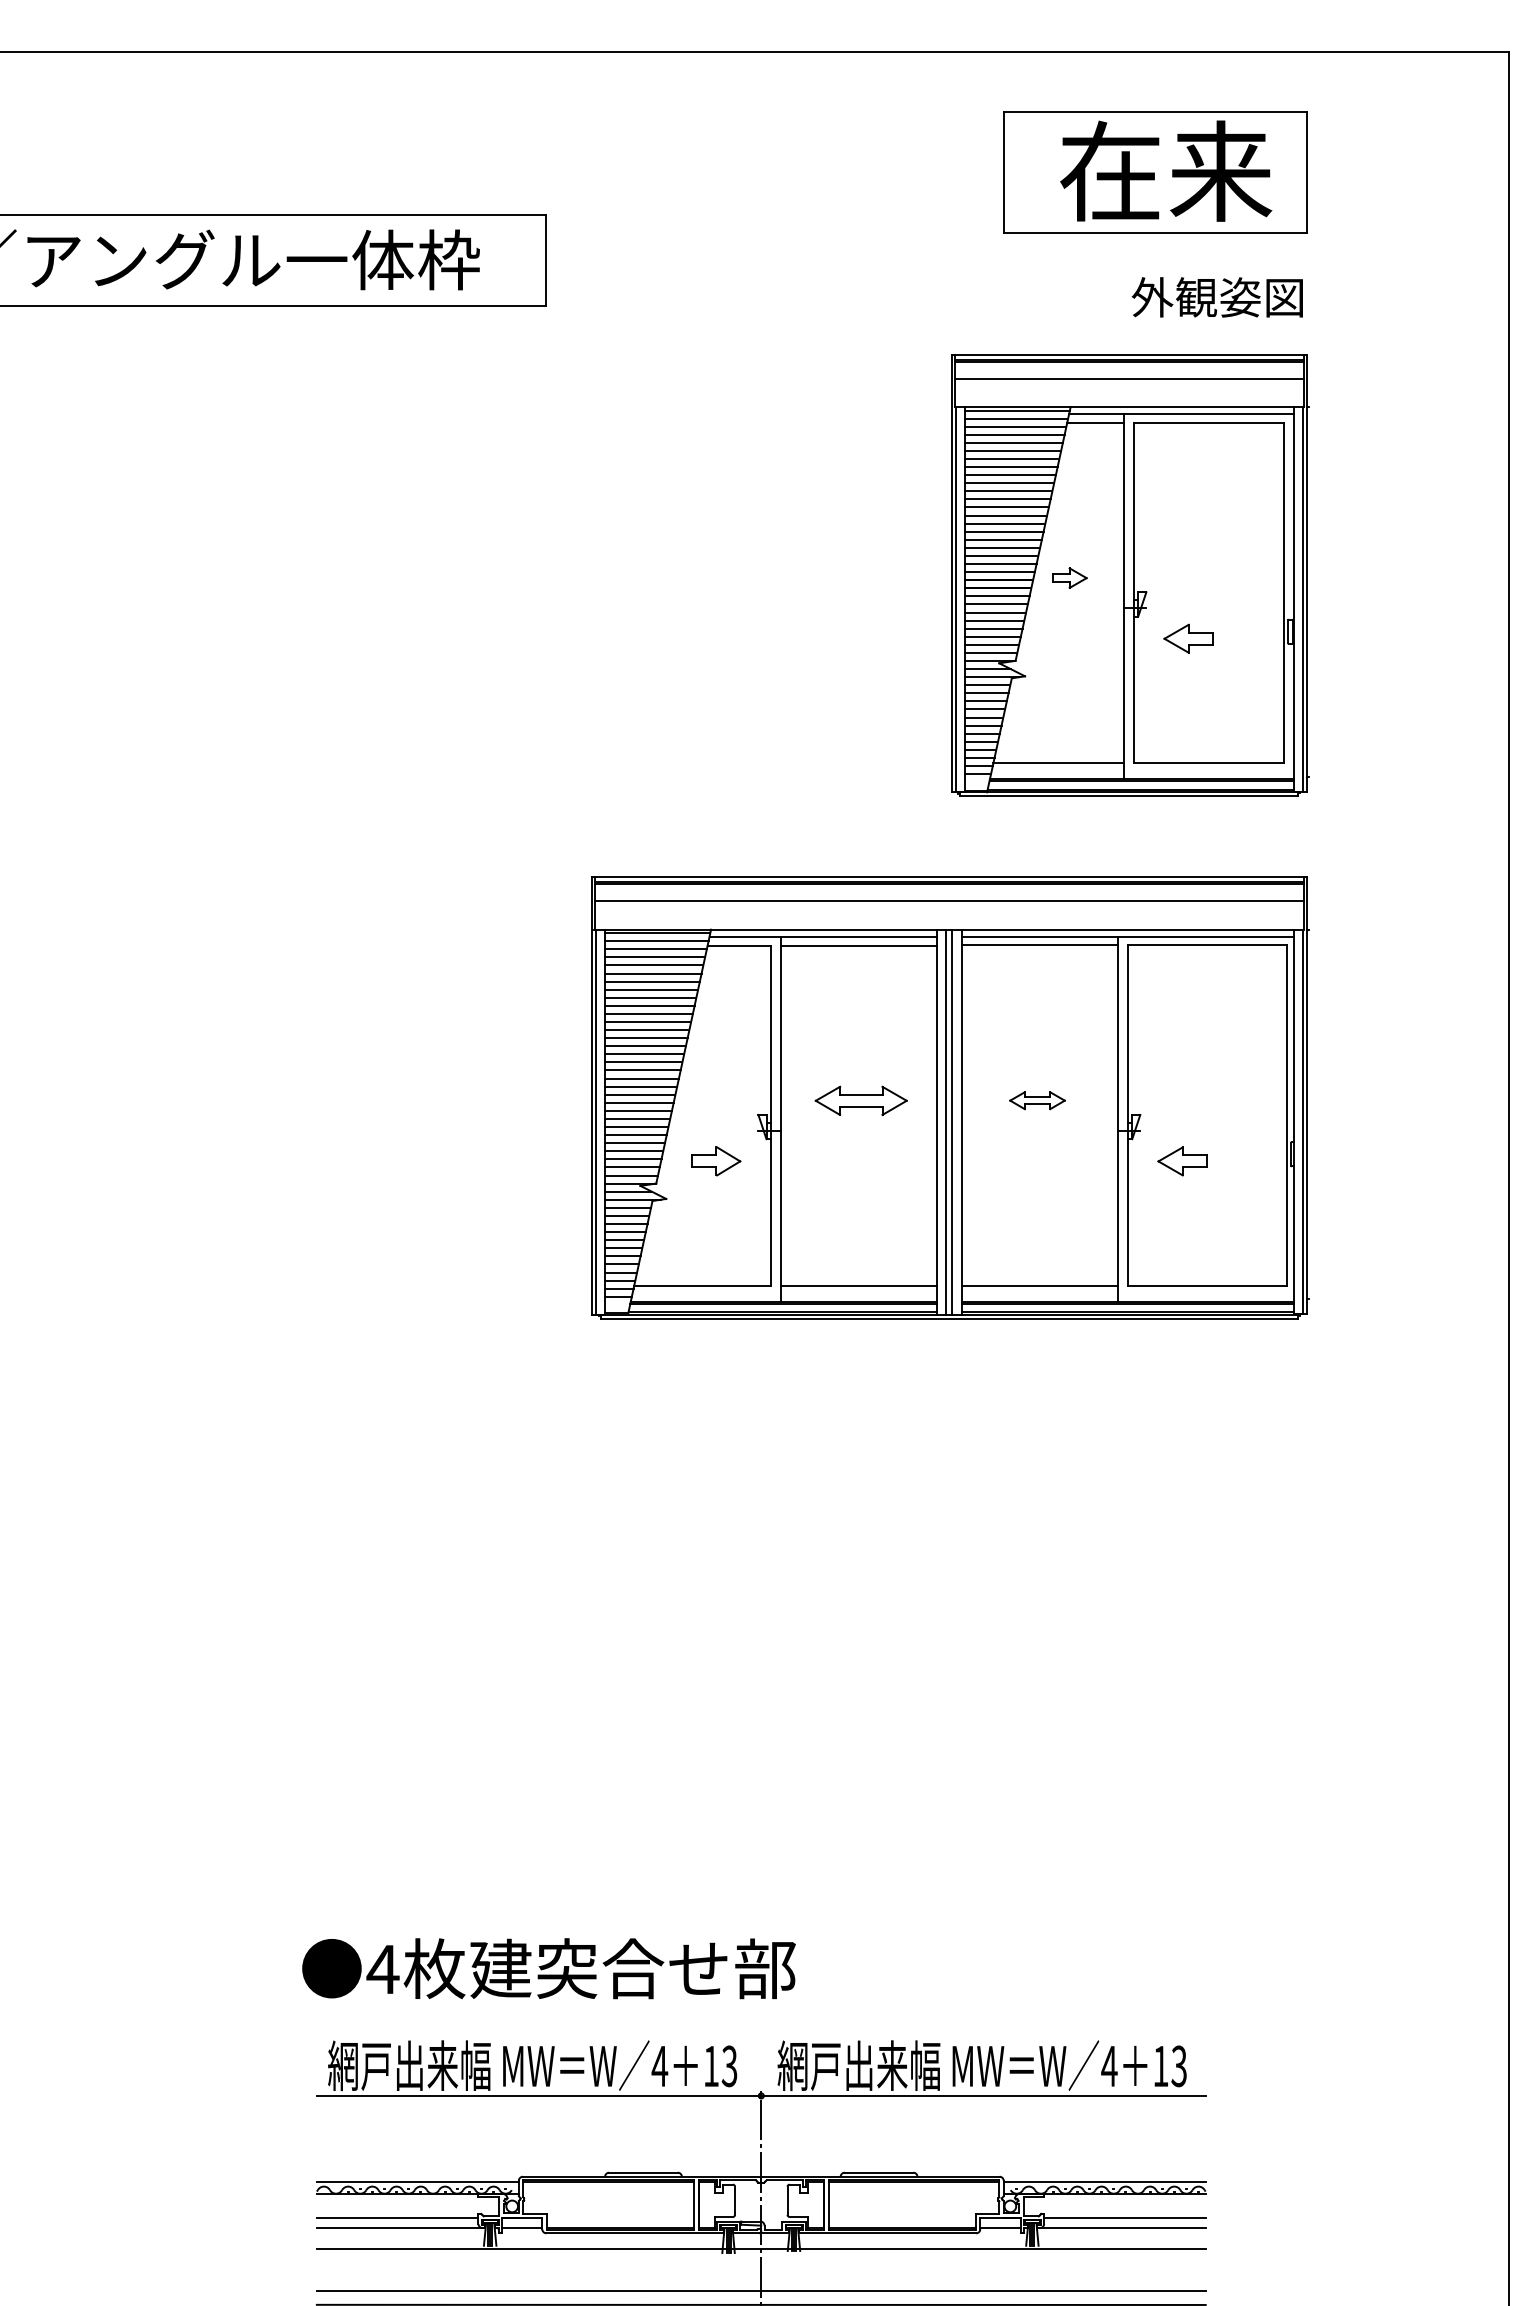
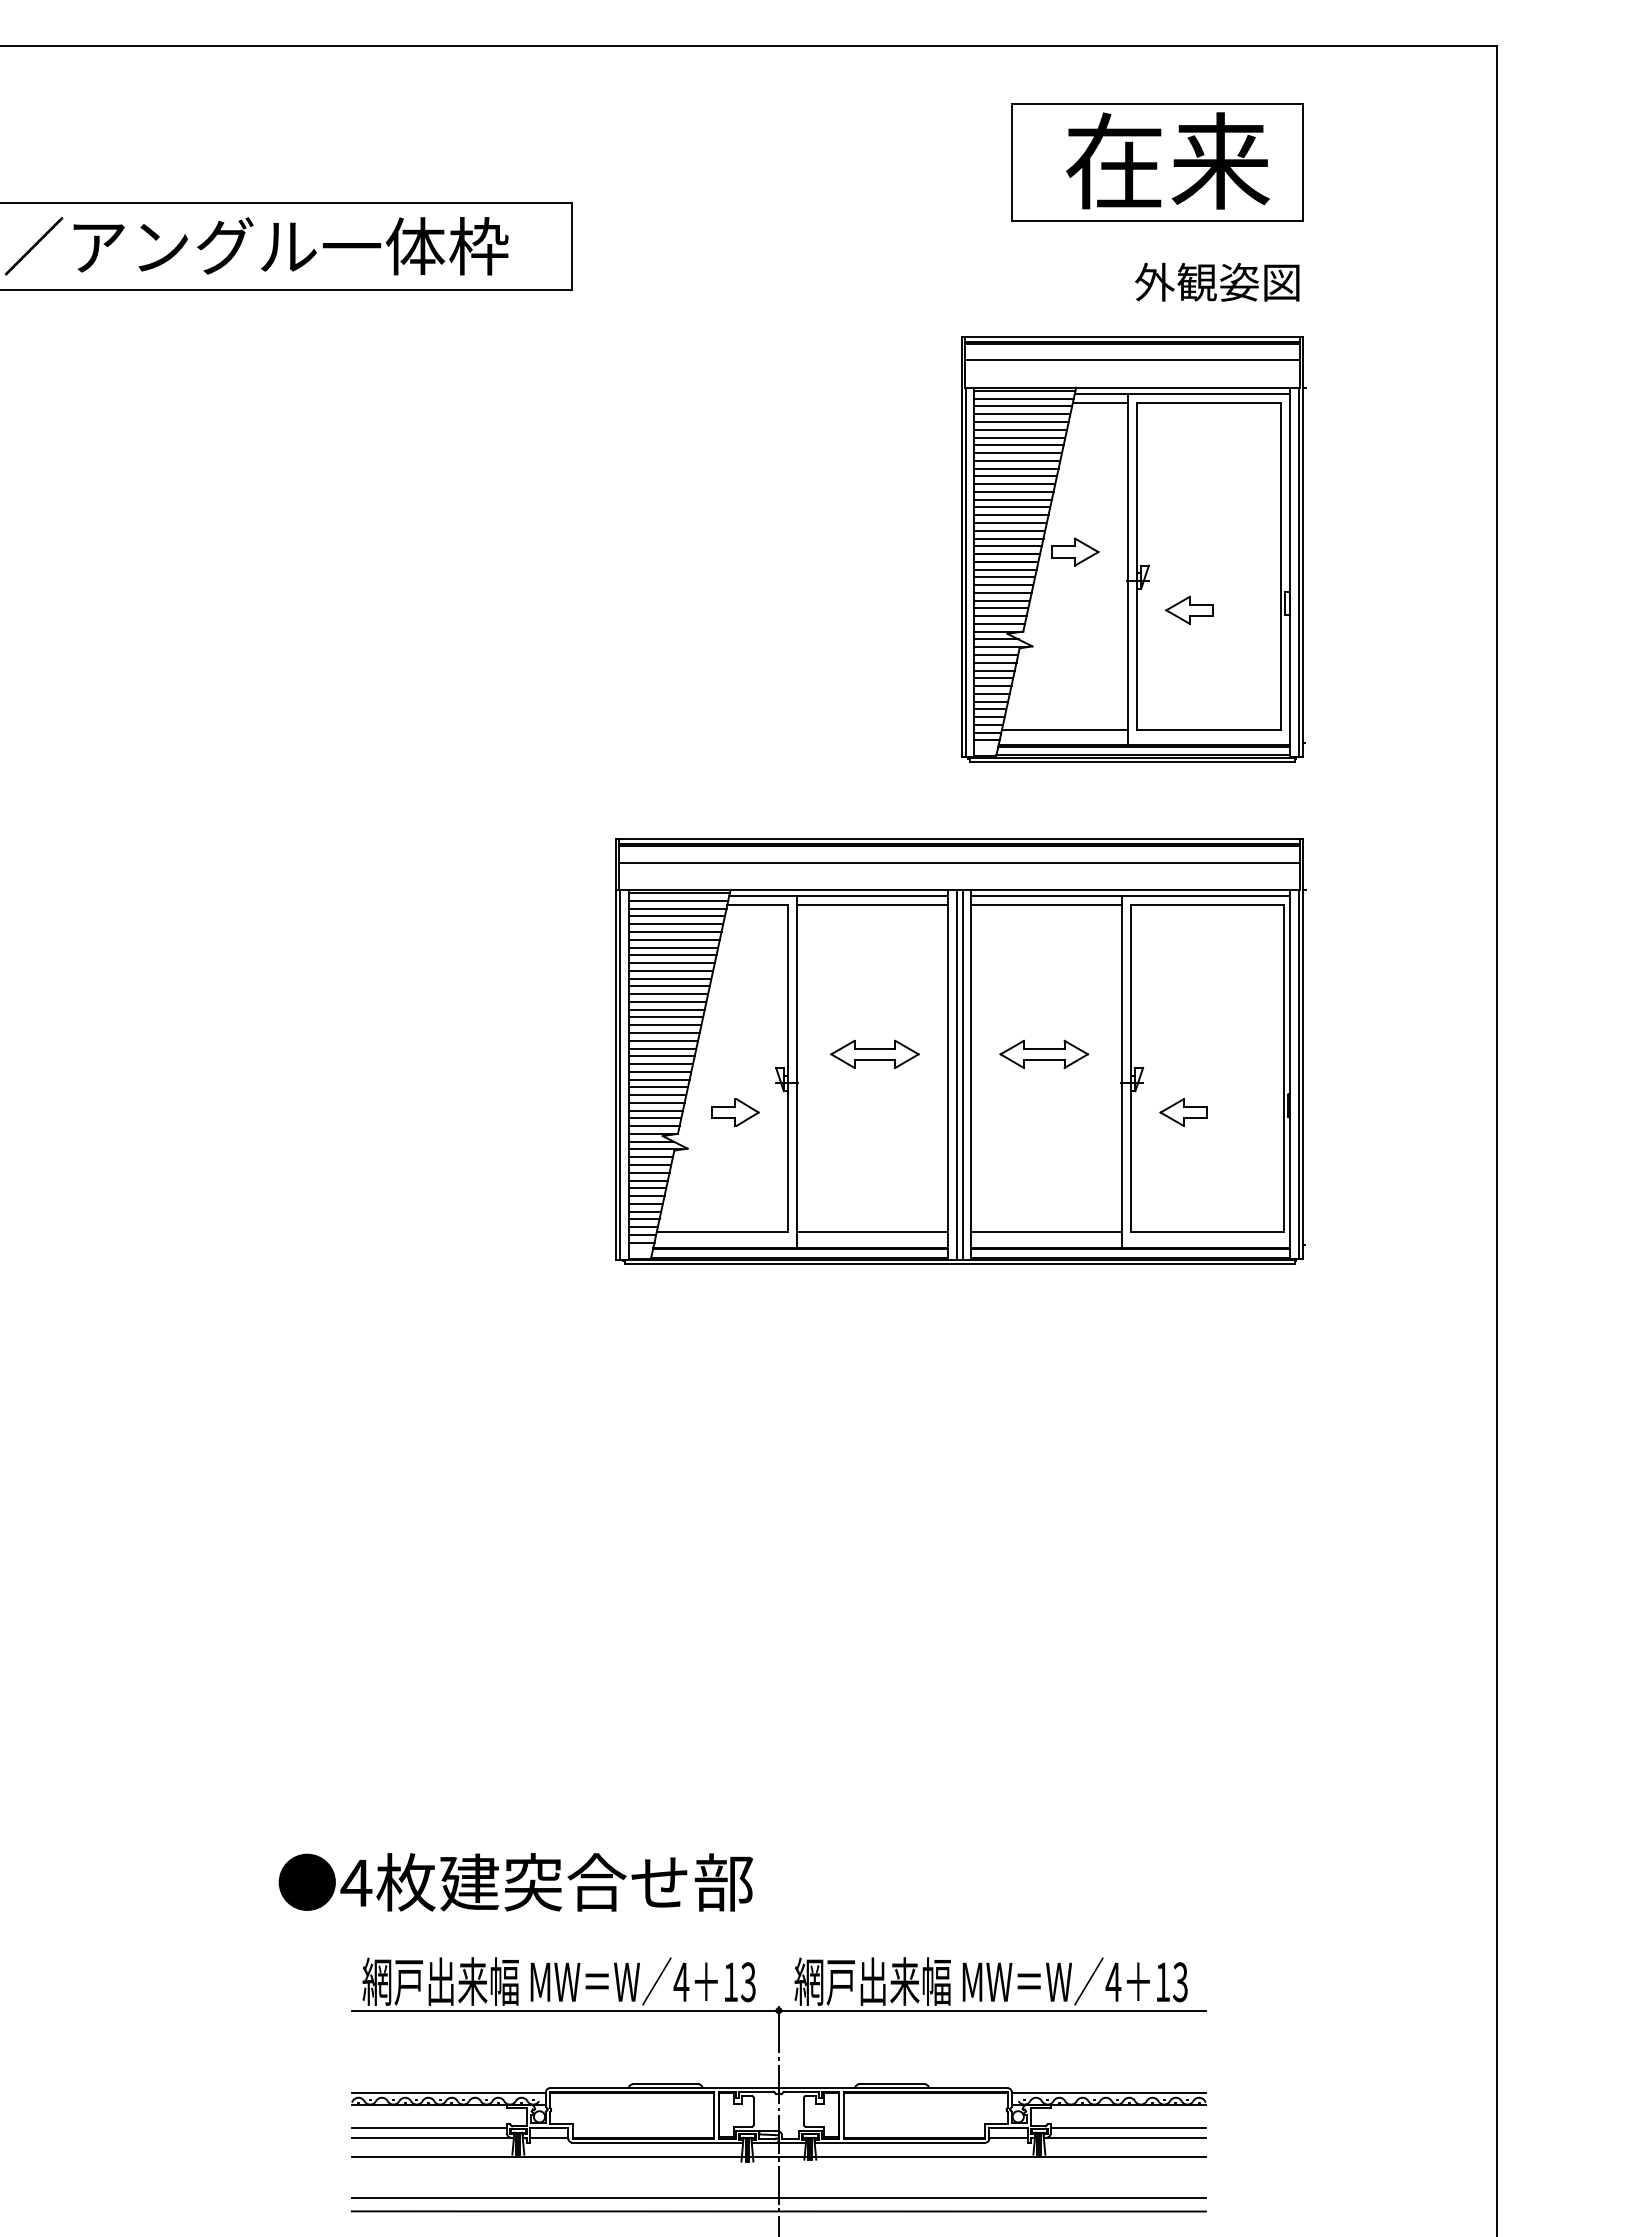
part: (1069, 577) -> (1075, 551), size x1.43
part: (1037, 1099) -> (1044, 1053), size x1.67
text: (548, 1968) -> (515, 1882), moved

